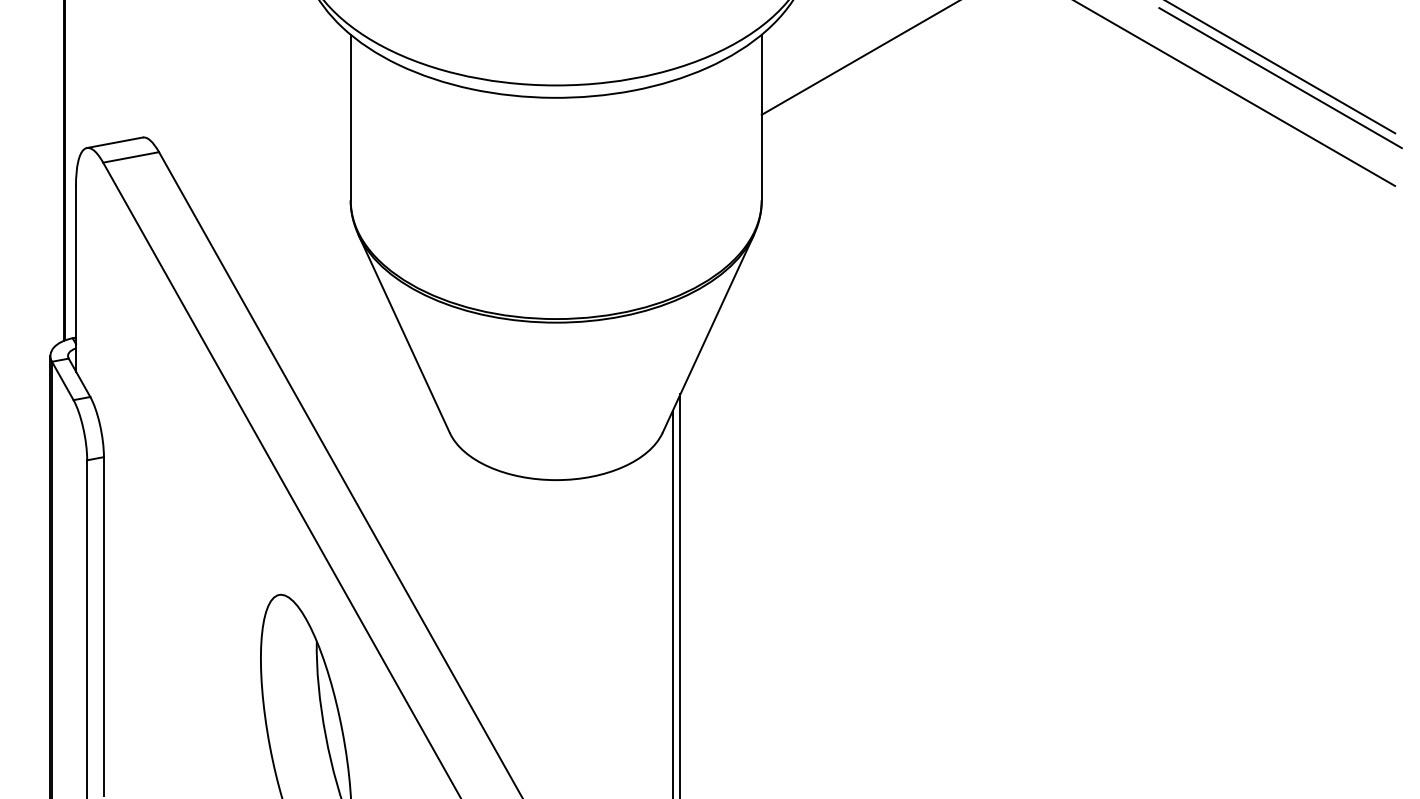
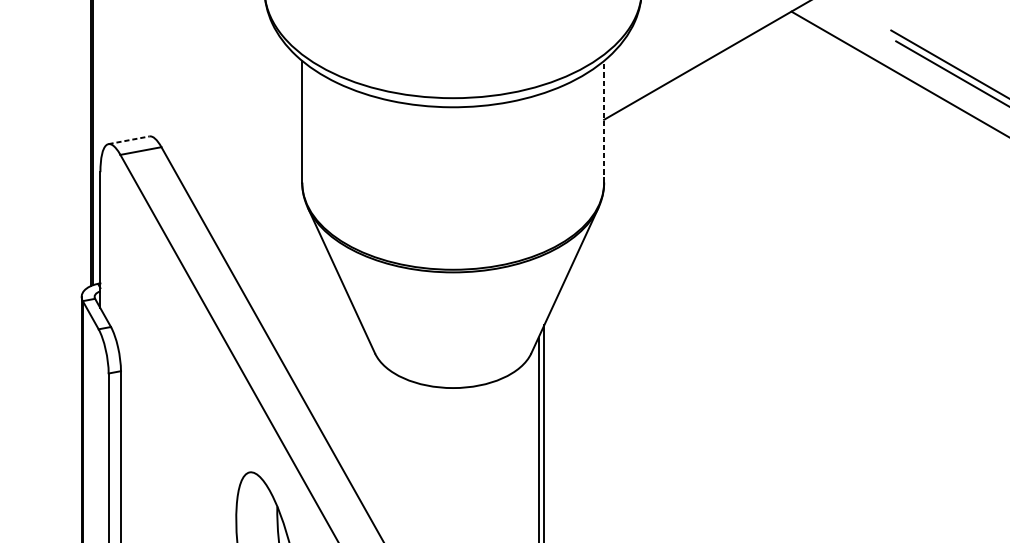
line: (761, 117) -> (603, 121), solid -> dashed
line: (115, 142) -> (129, 140), solid -> dashed

